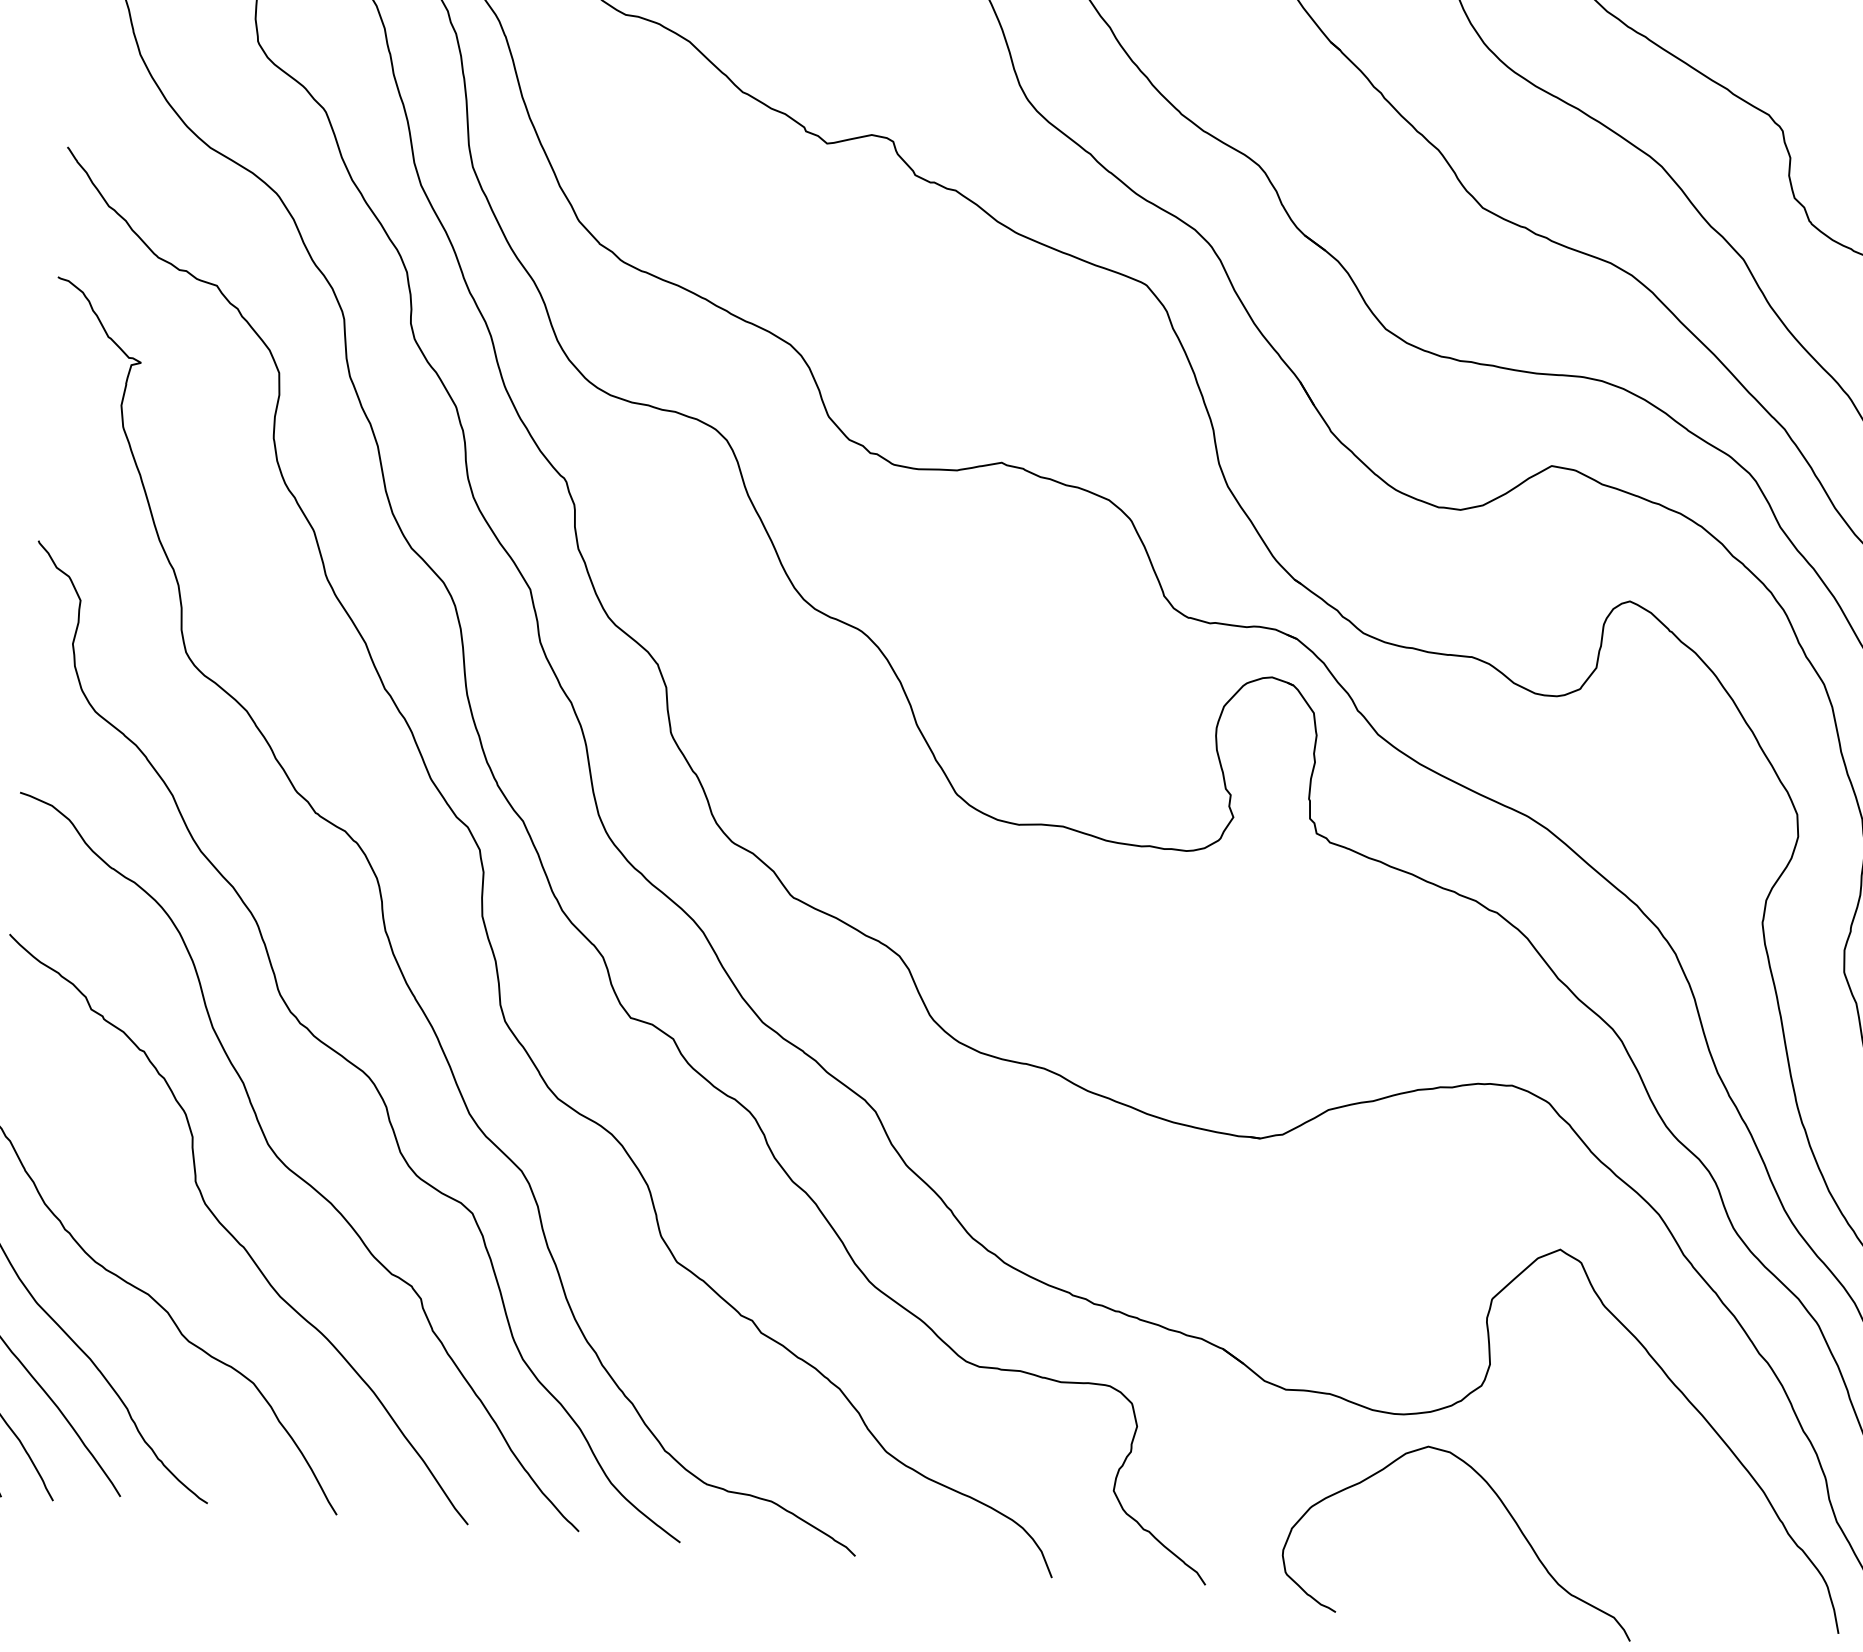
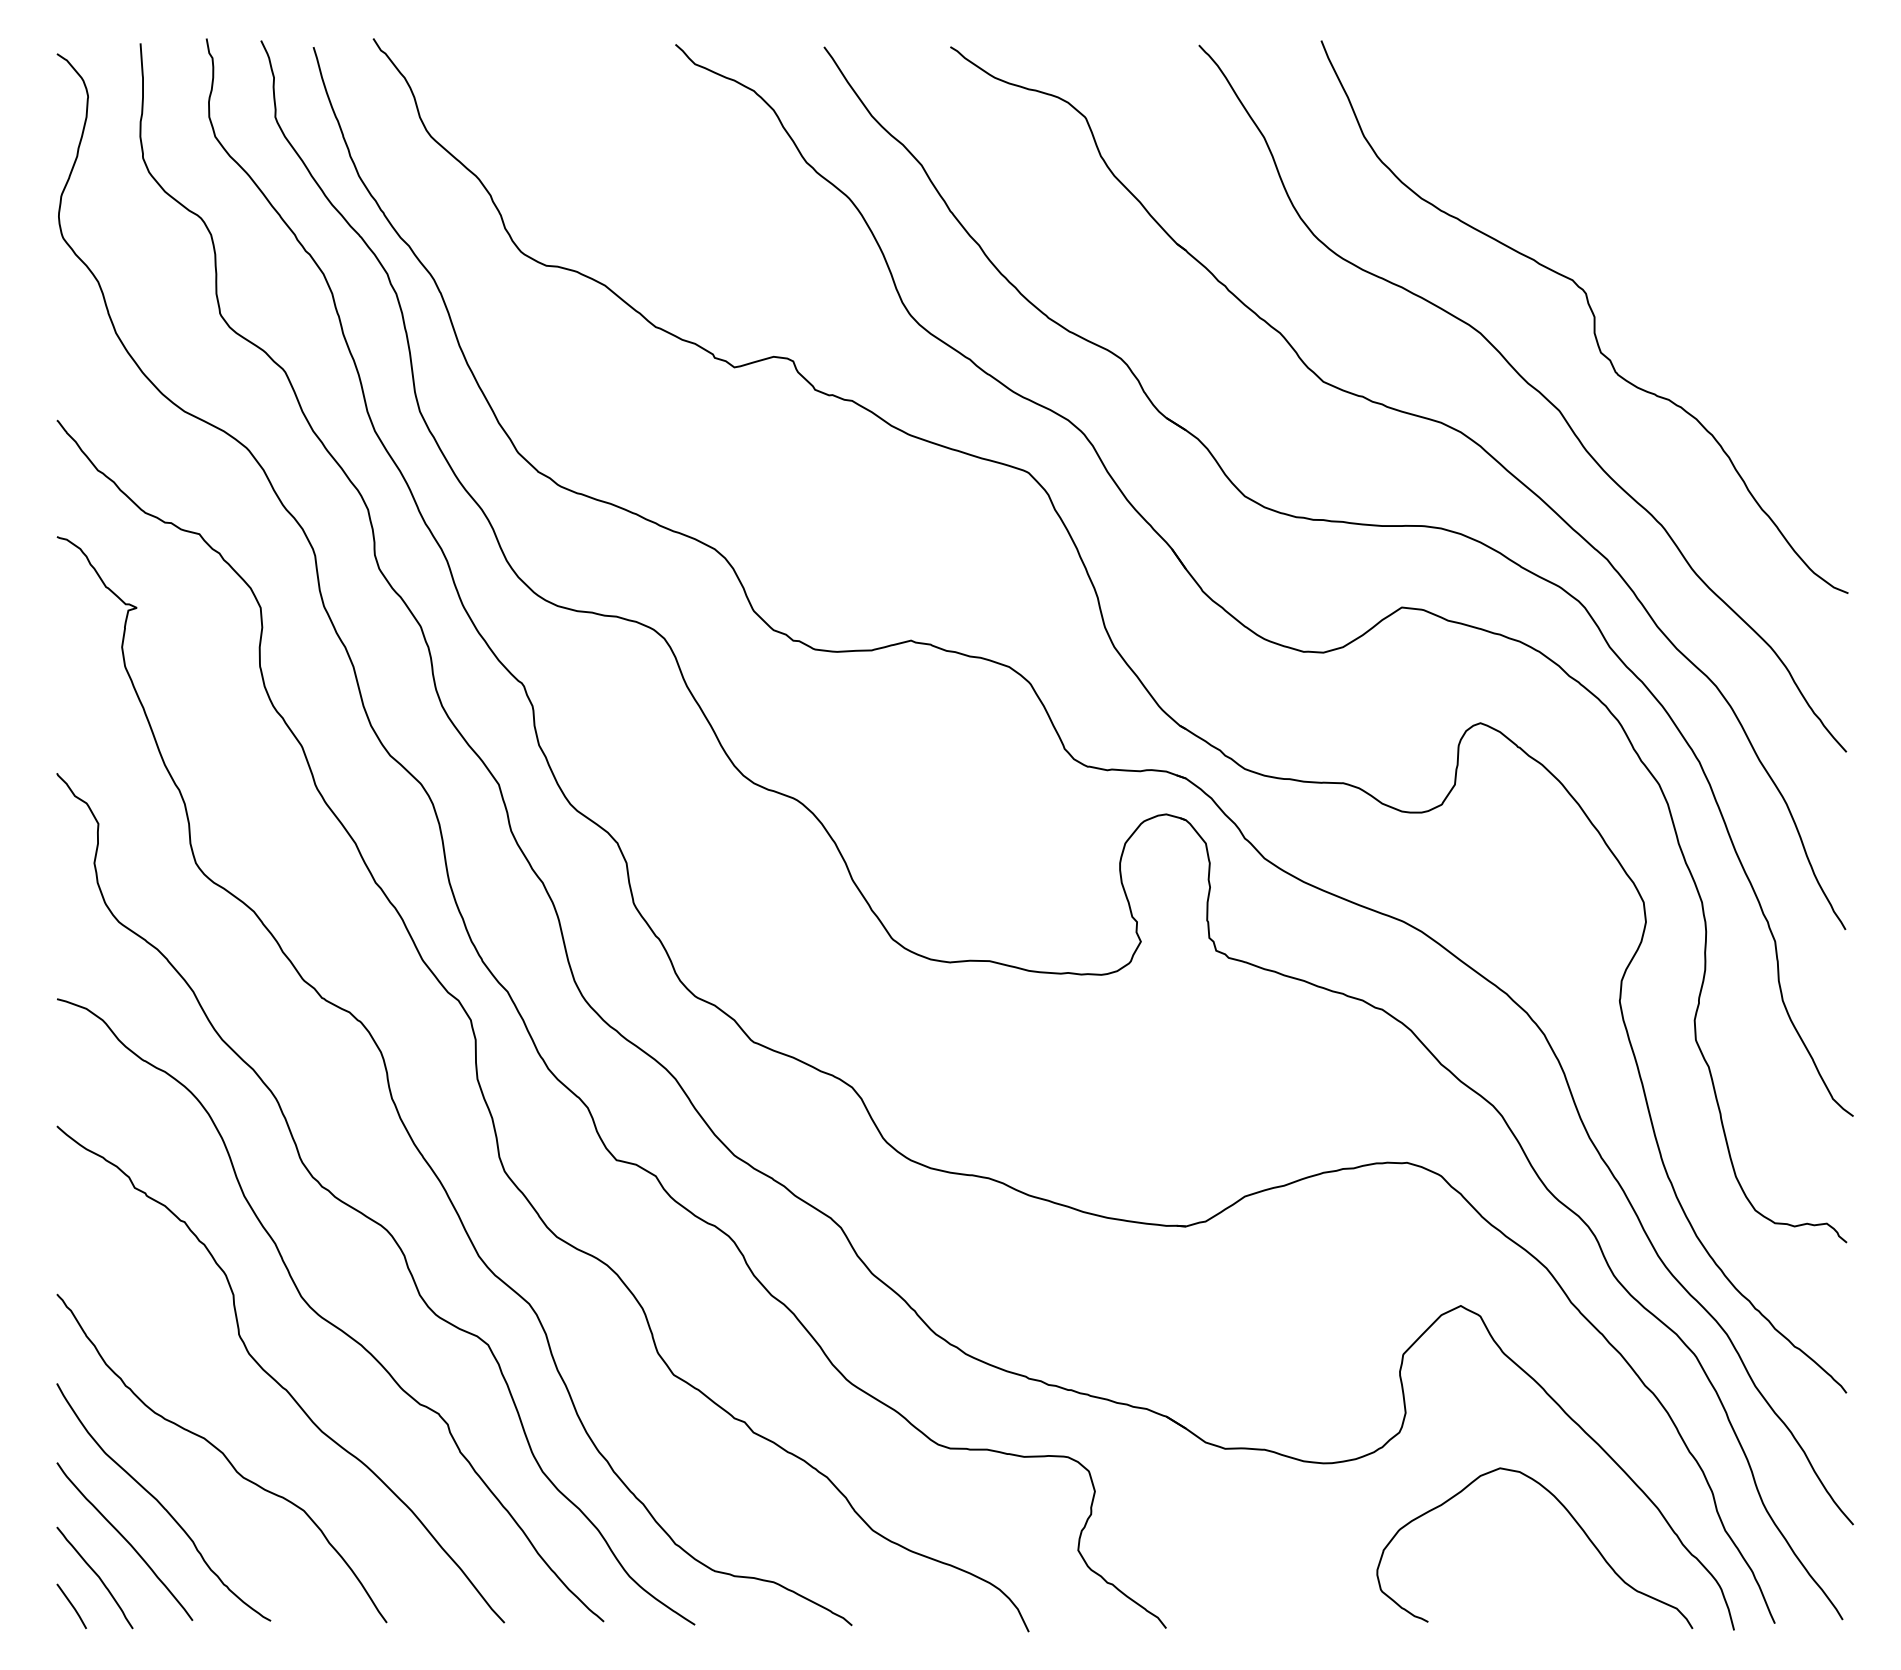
curve: (1504, 1507) -> (1571, 1517), moved

